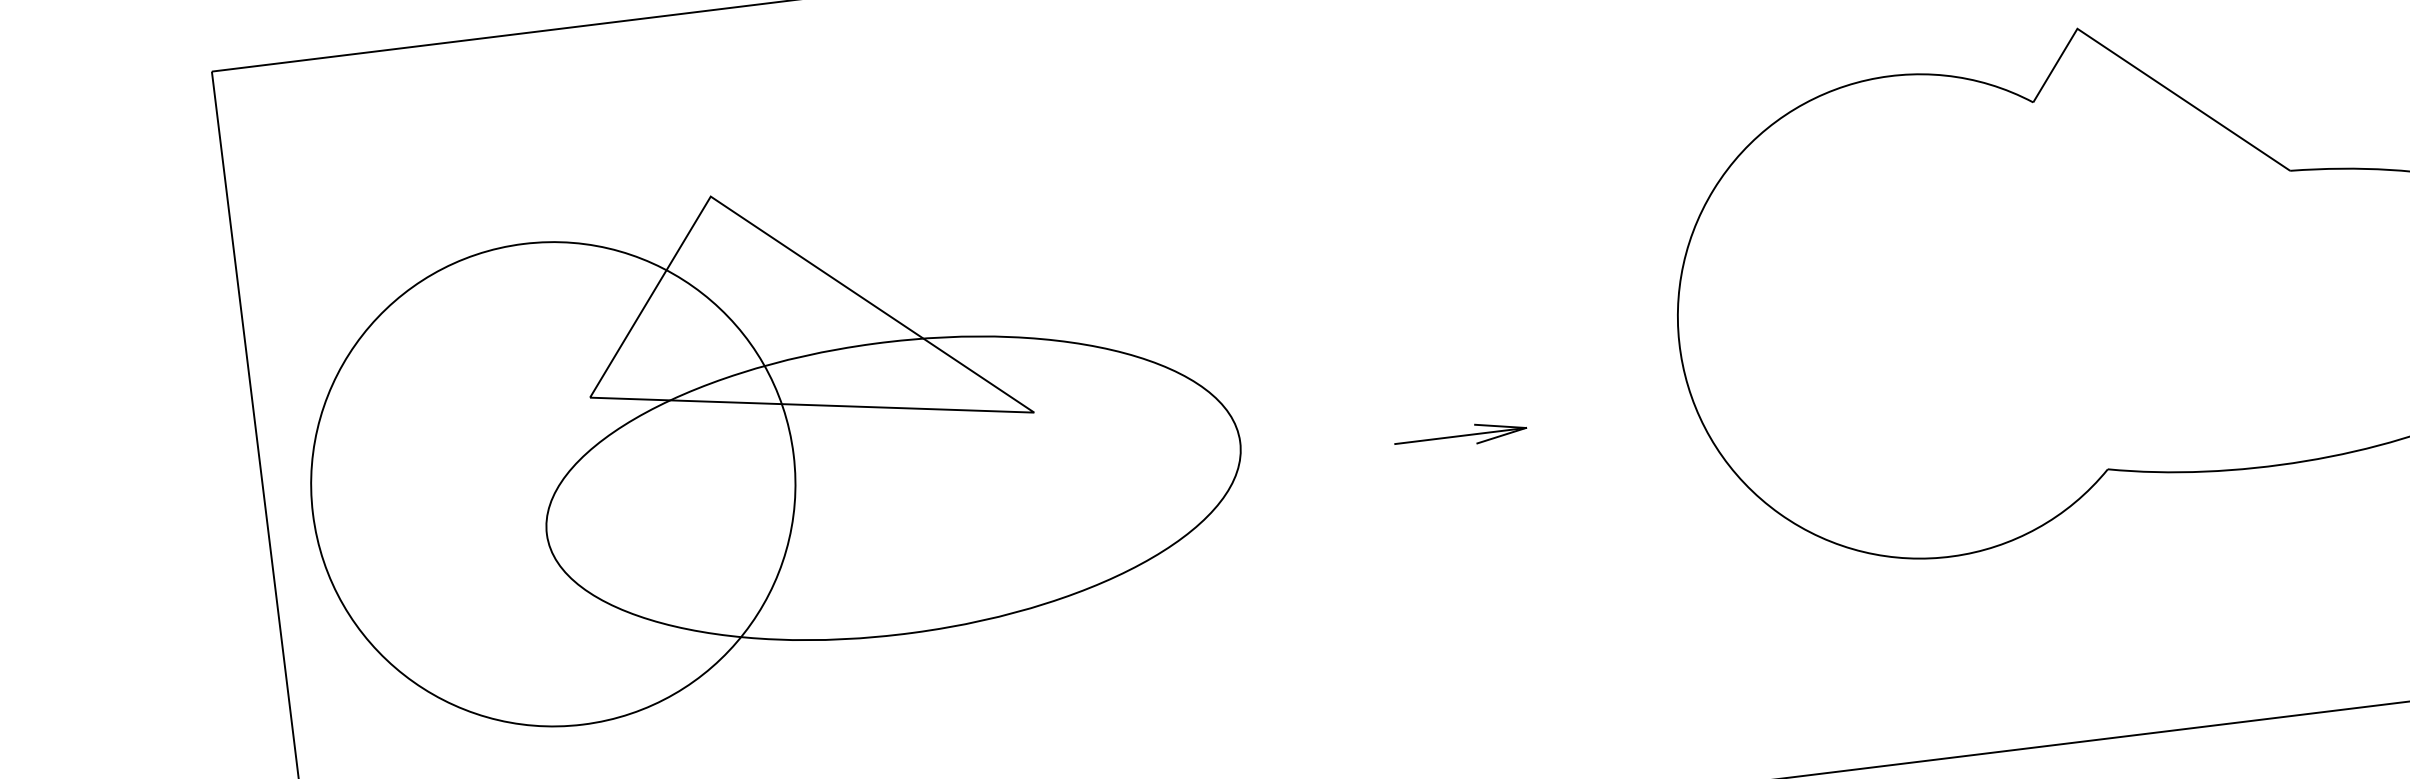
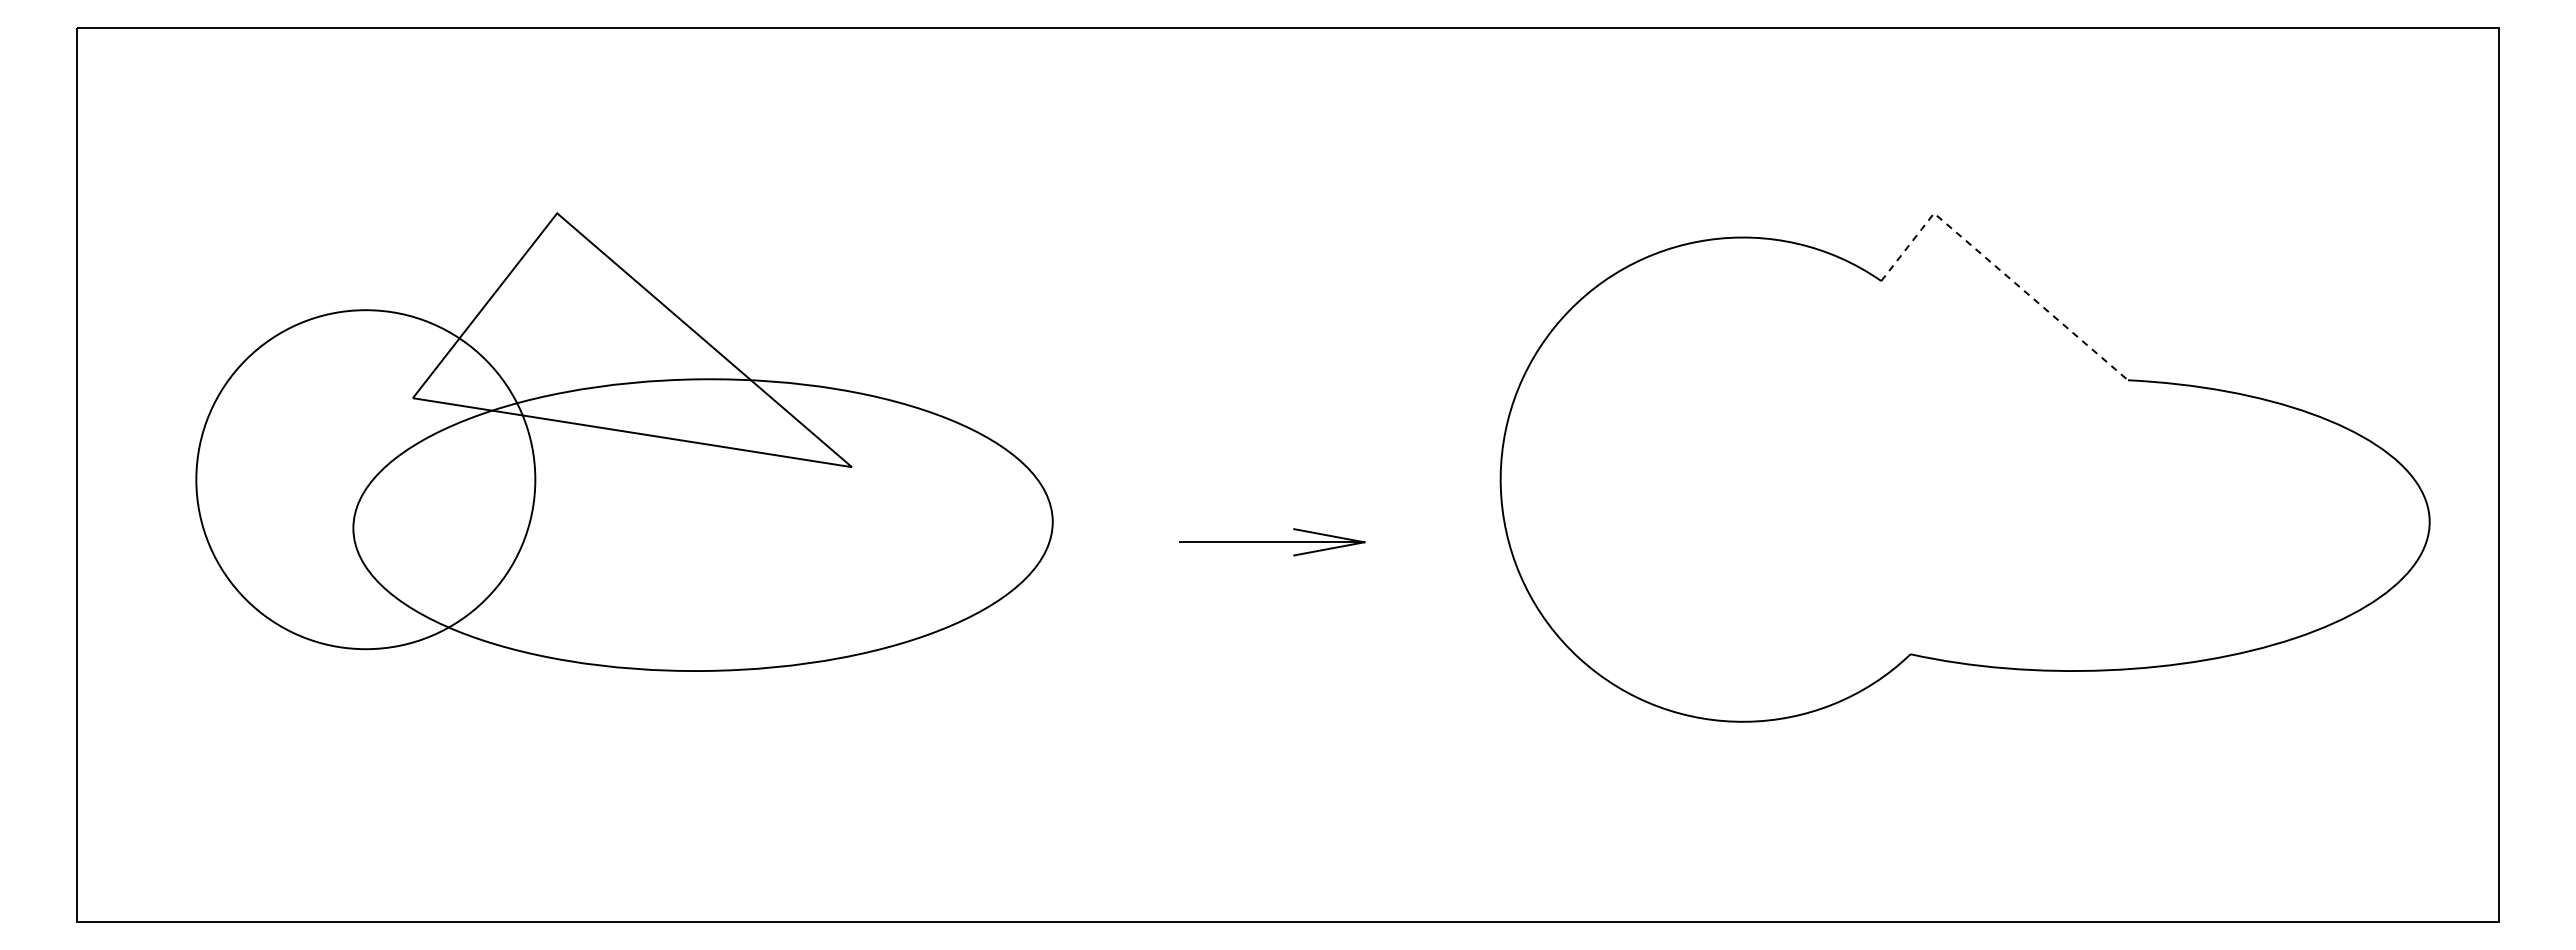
line: (2148, 75) -> (1998, 268), solid -> dashed
part: (1460, 436) -> (1272, 542), size x1.4
circle: (552, 484) -> (365, 479), size x0.7

